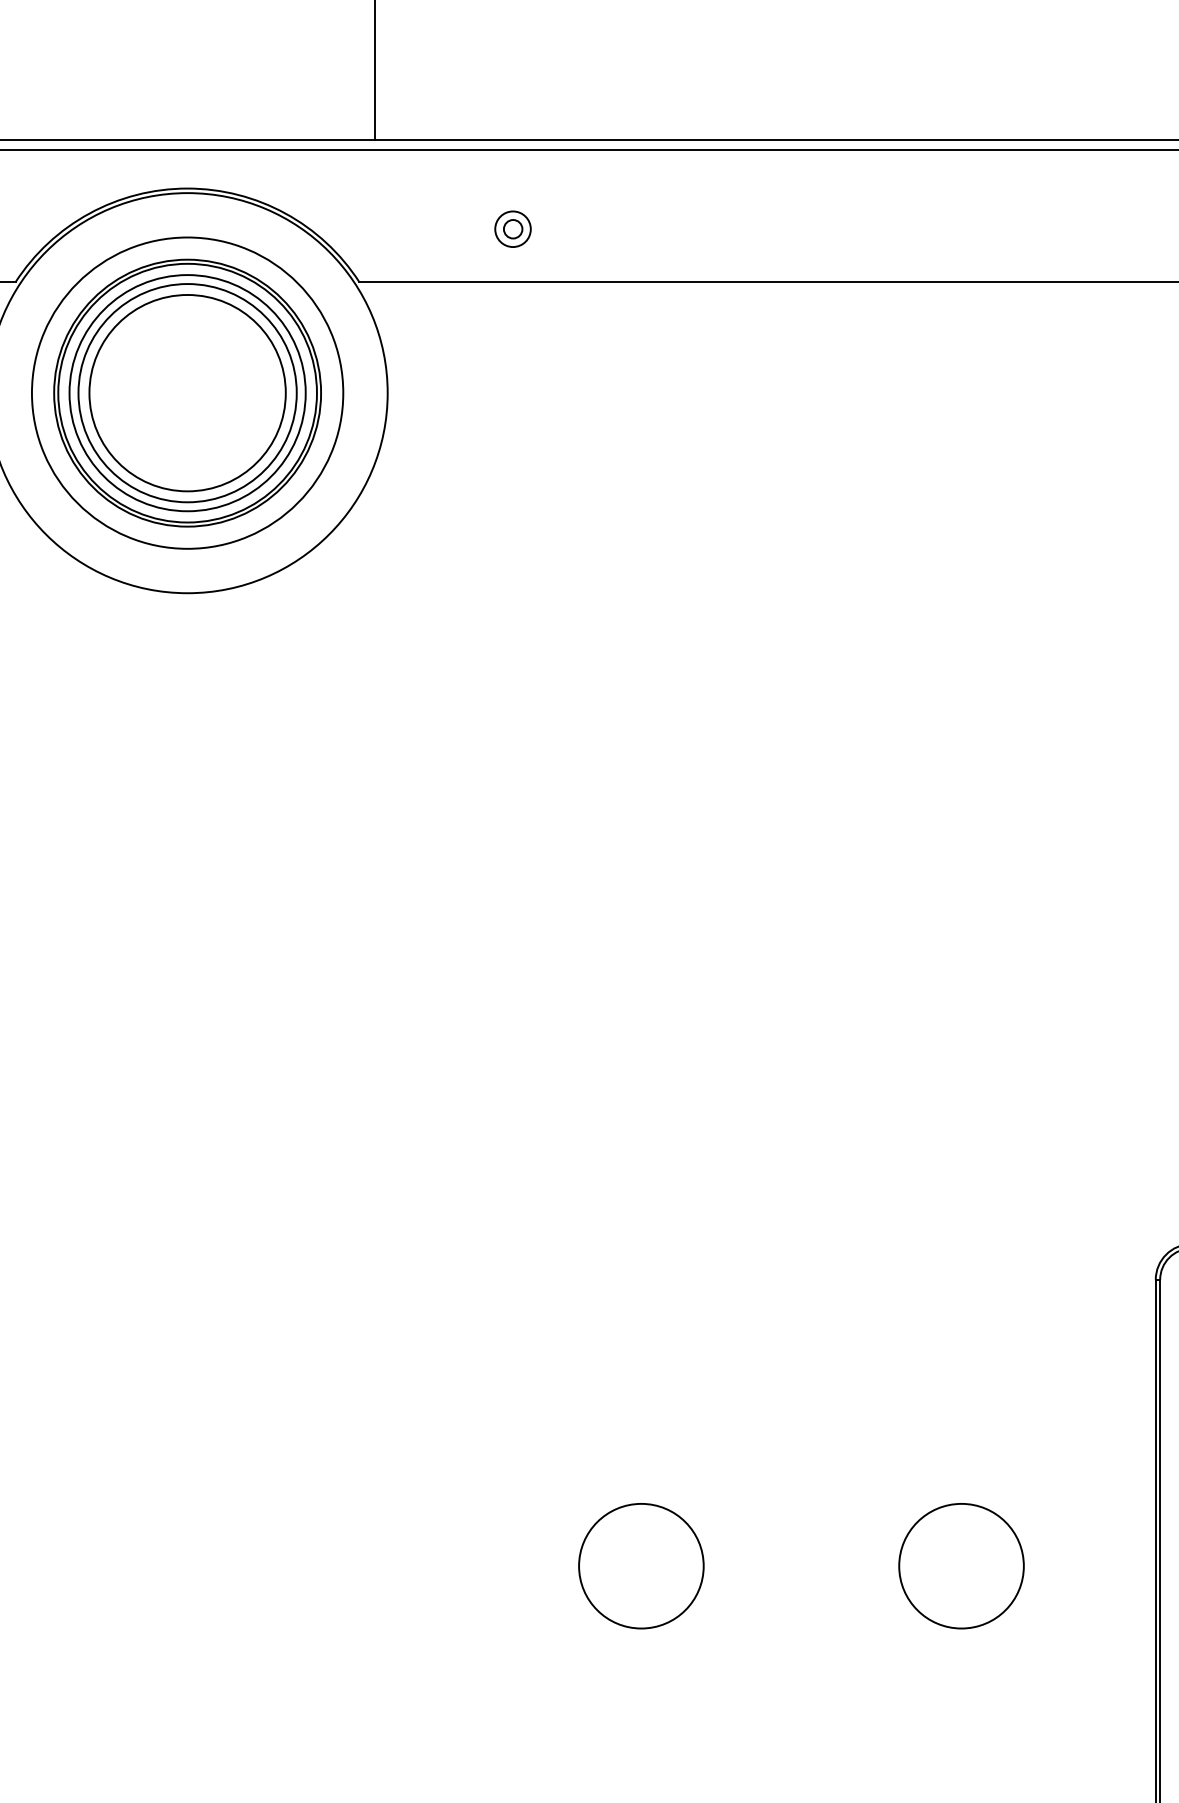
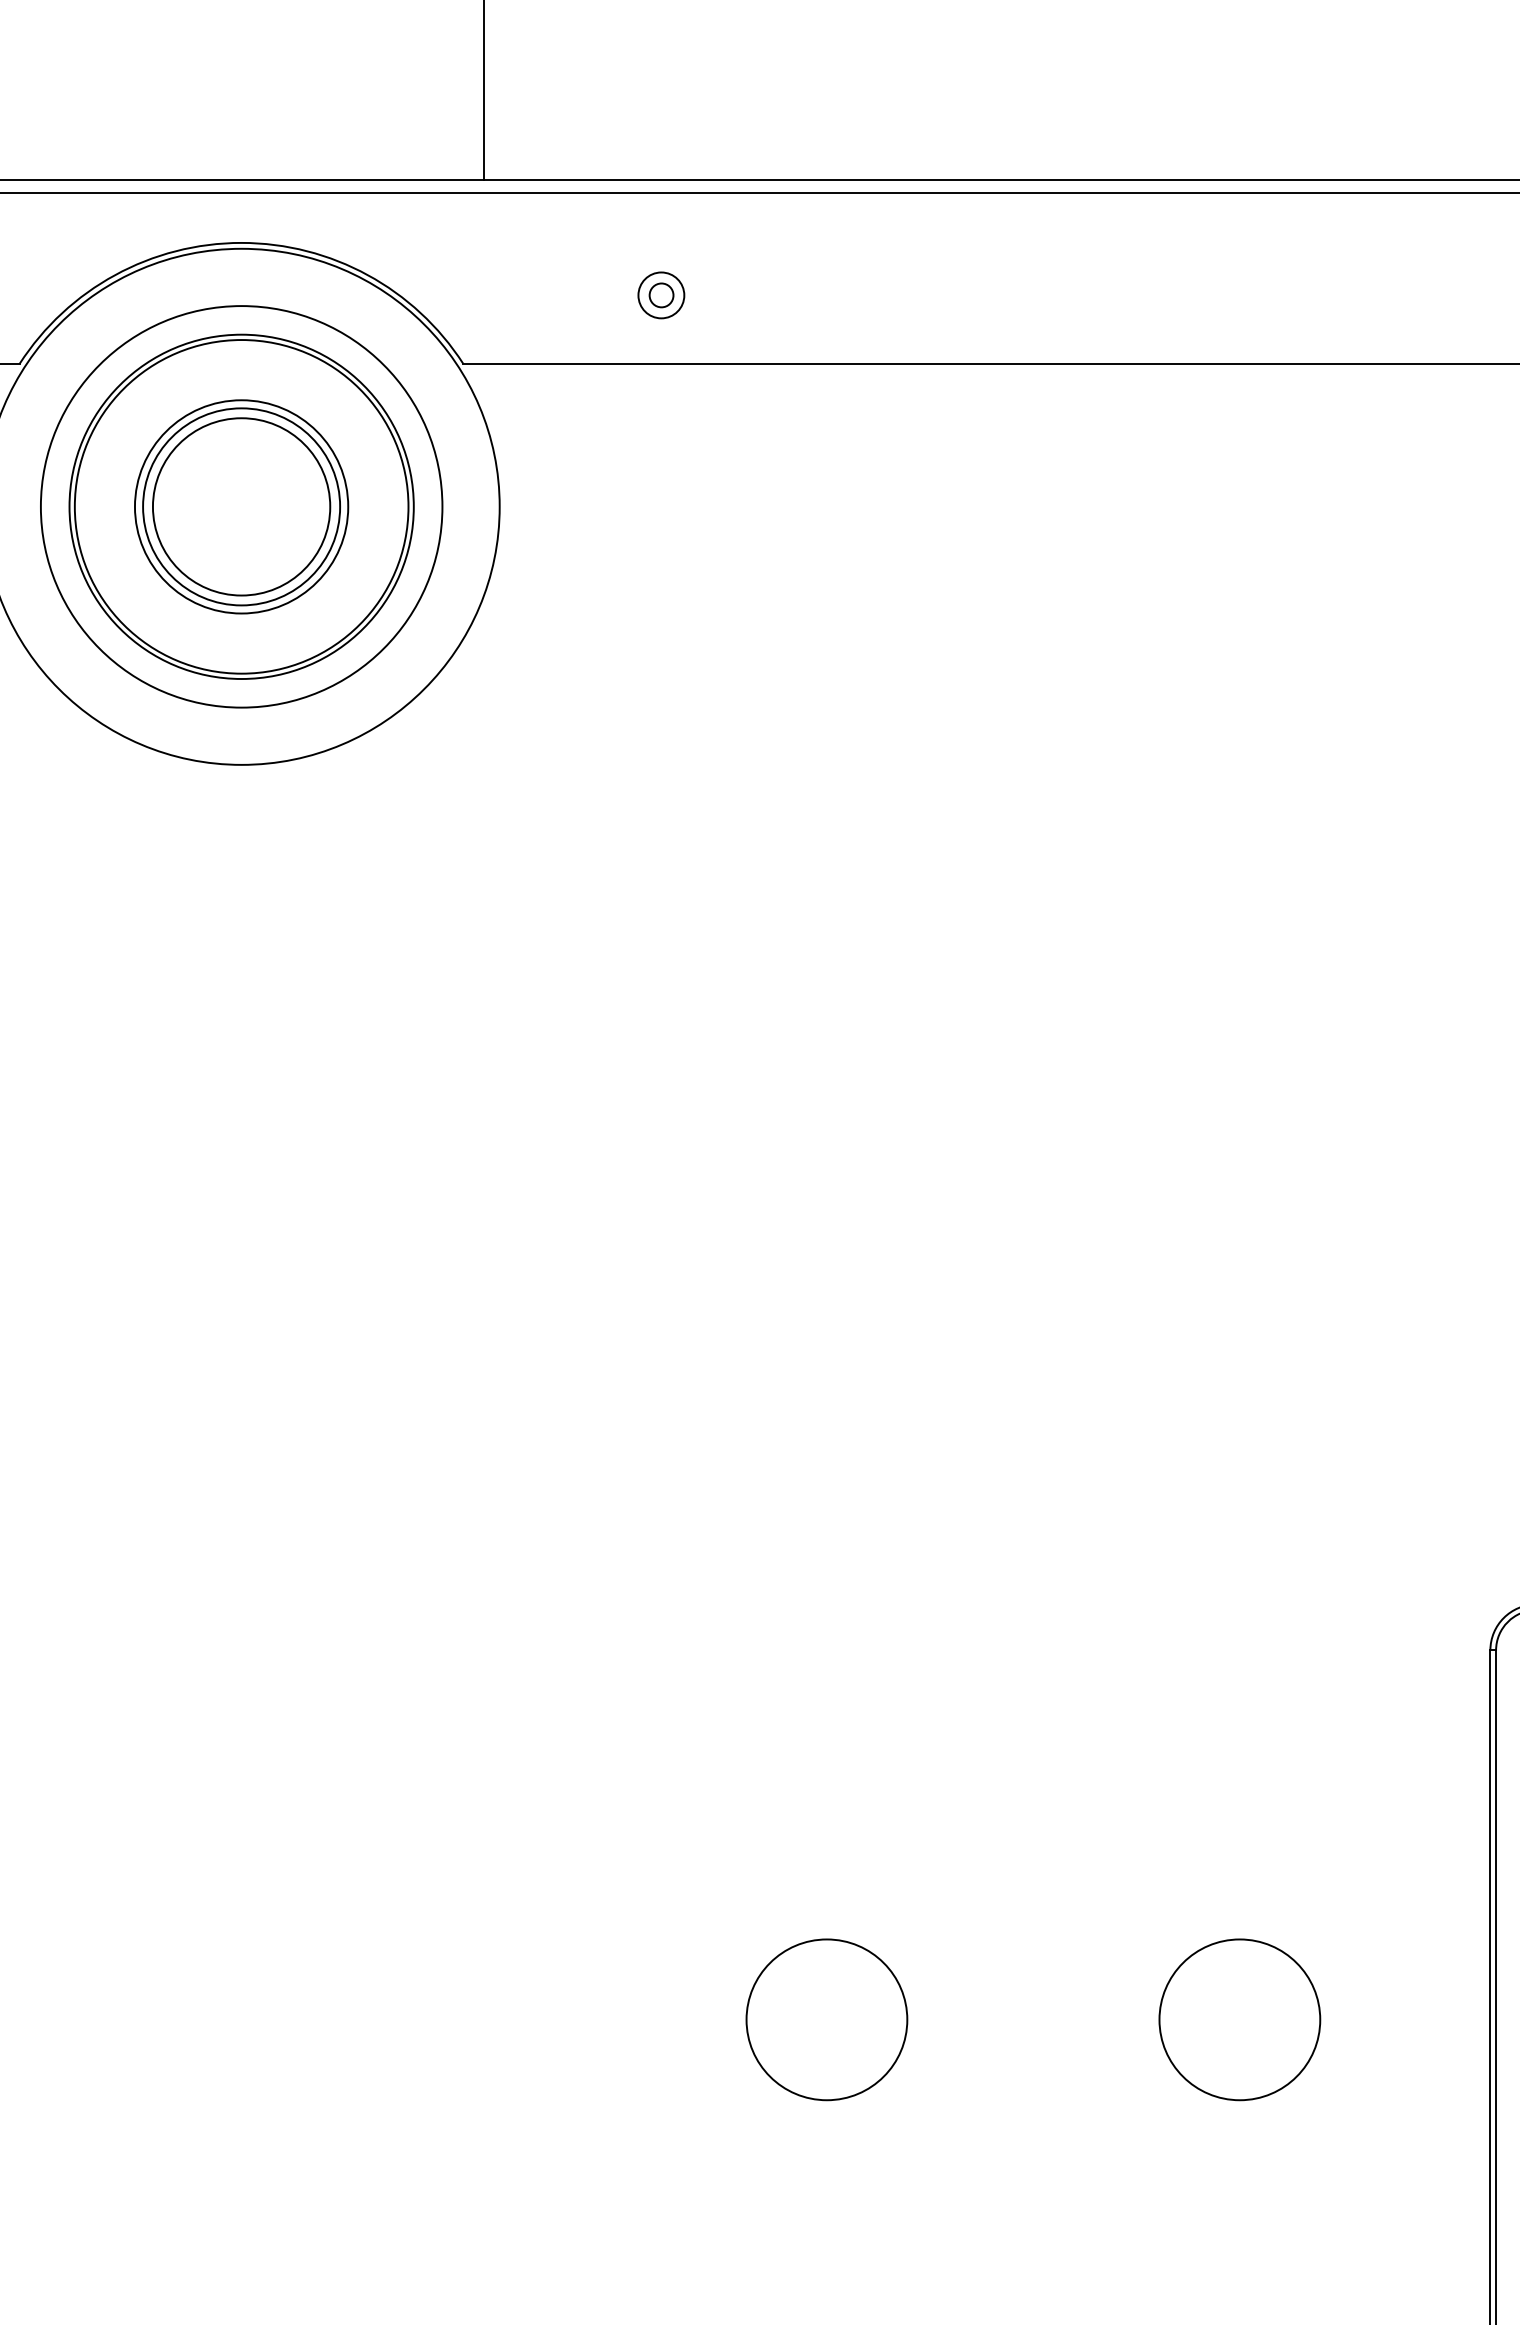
part: (187, 392) -> (241, 506), size x0.7

